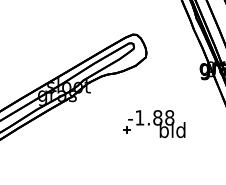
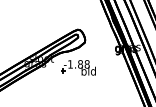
part: (154, 123) -> (78, 67), moved

